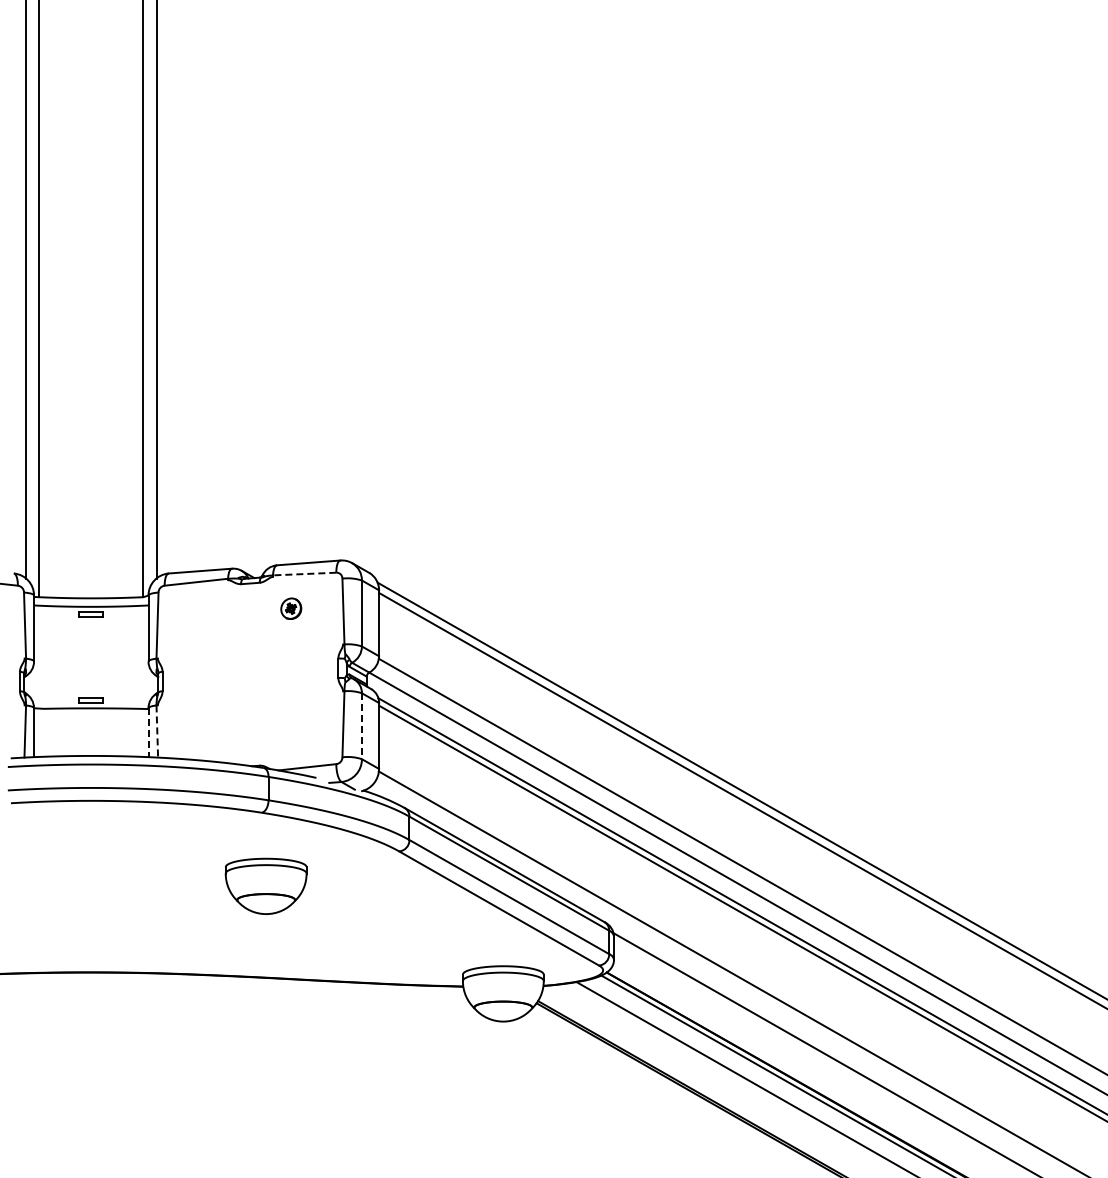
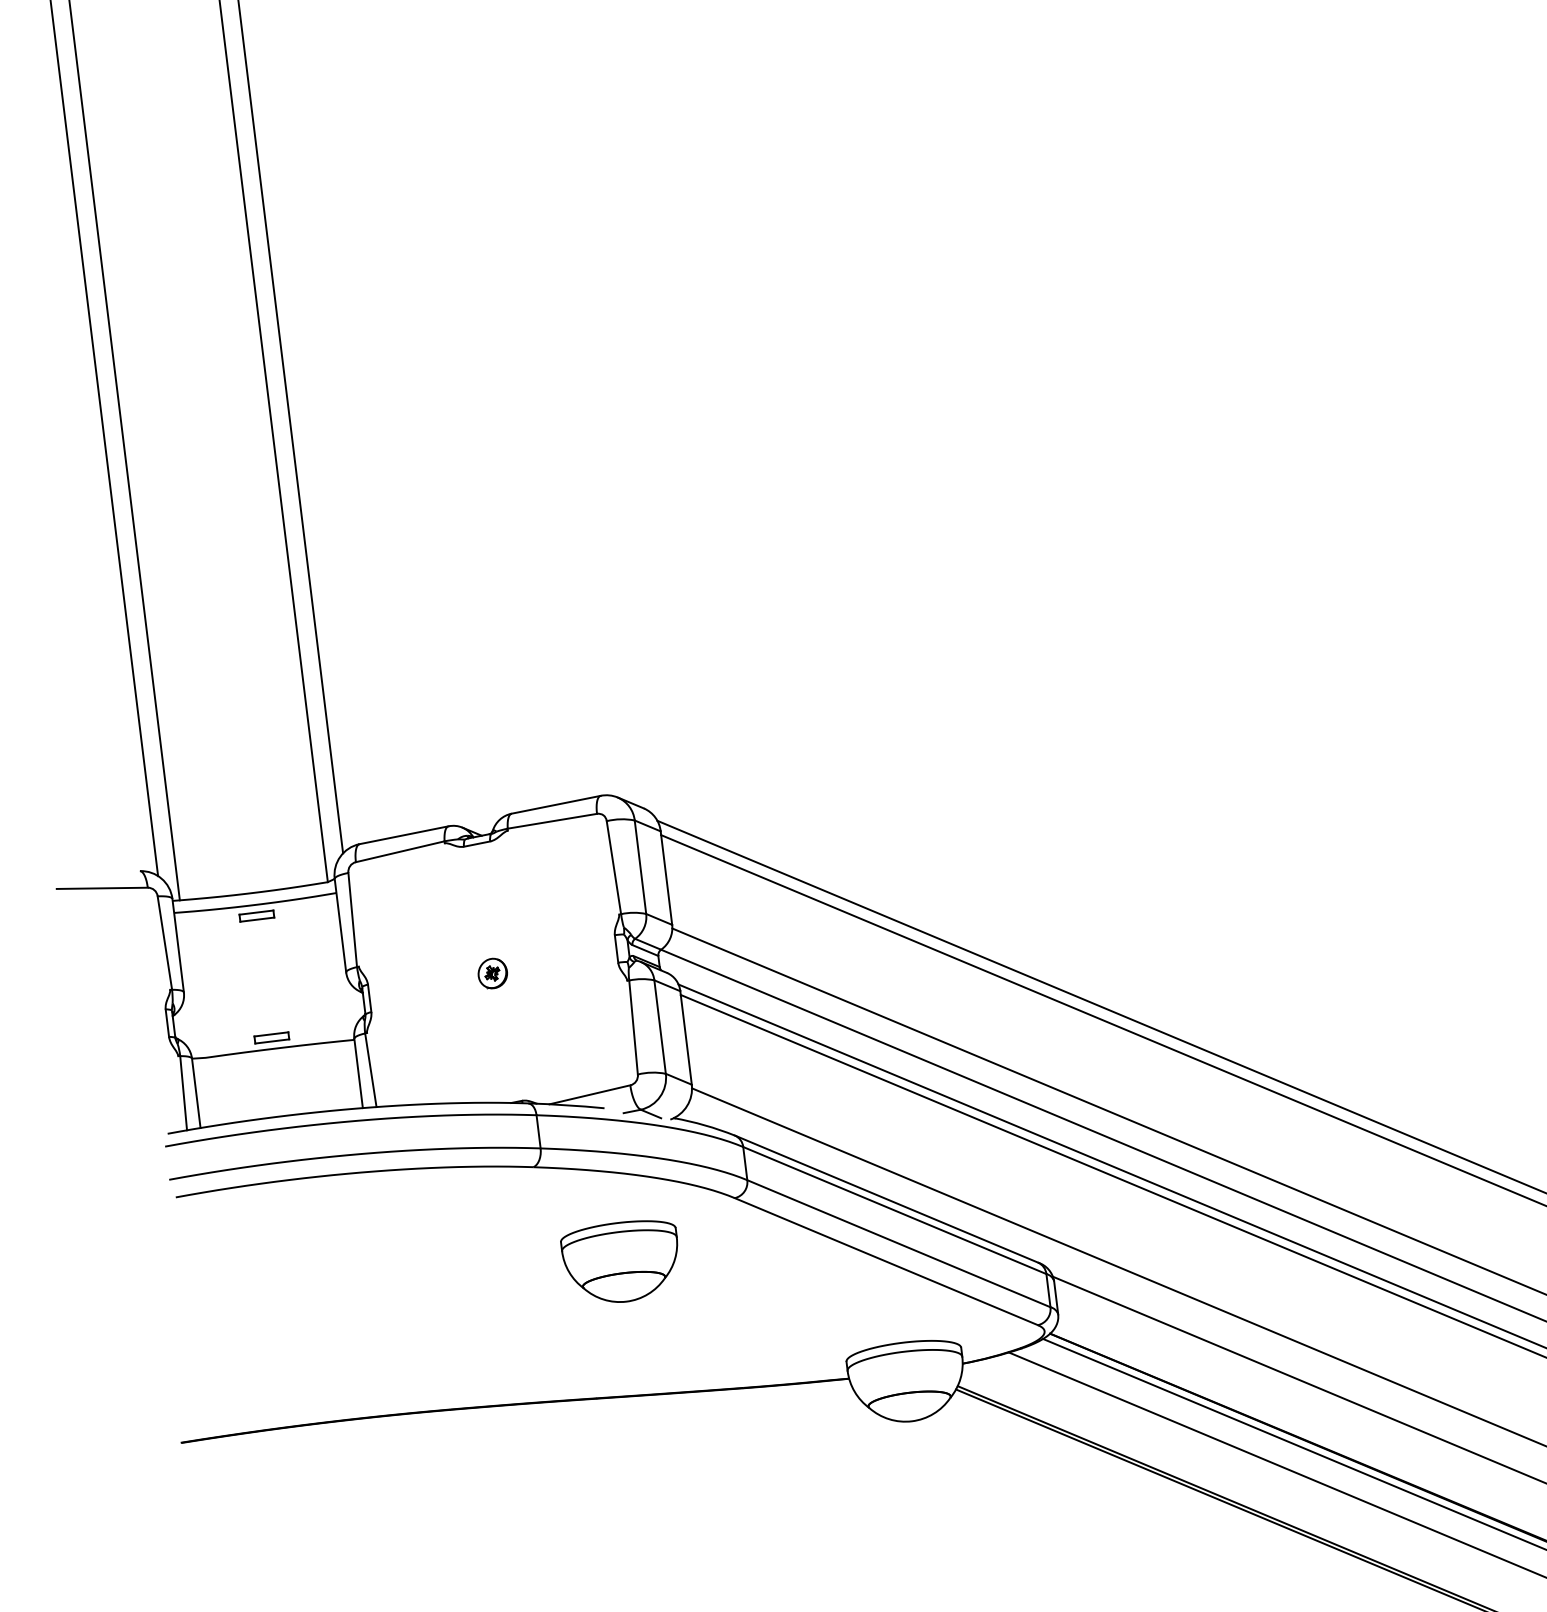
line: (304, 574) -> (552, 821), dashed -> solid
part: (291, 608) -> (493, 973), moved
line: (361, 726) -> (659, 1027), dashed -> solid
line: (157, 732) -> (371, 1071), dashed -> solid
line: (148, 733) -> (358, 1074), dashed -> solid
part: (265, 885) -> (620, 1261), moved

